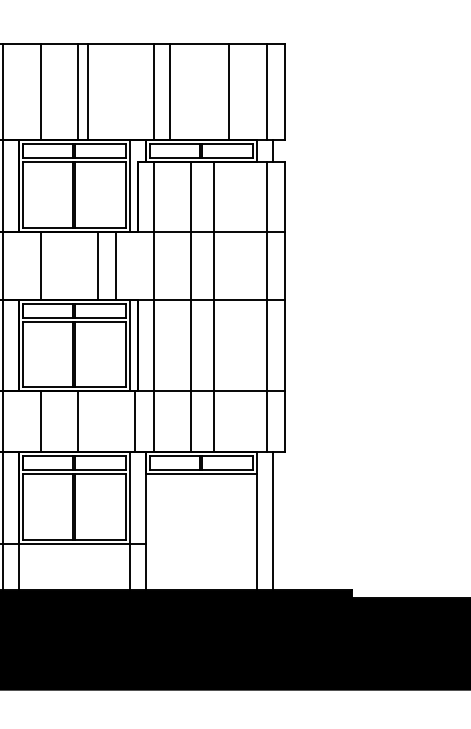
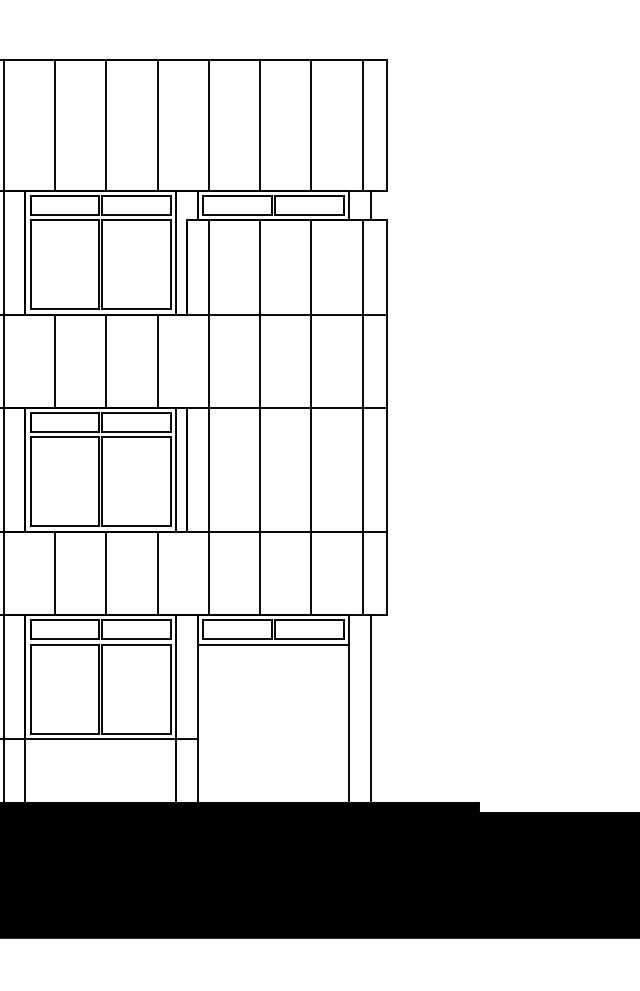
line: (87, 92) -> (156, 125), moved
line: (170, 92) -> (260, 125), moved
line: (98, 265) -> (106, 360), moved
line: (214, 307) -> (311, 418), moved
line: (134, 421) -> (156, 572), moved

